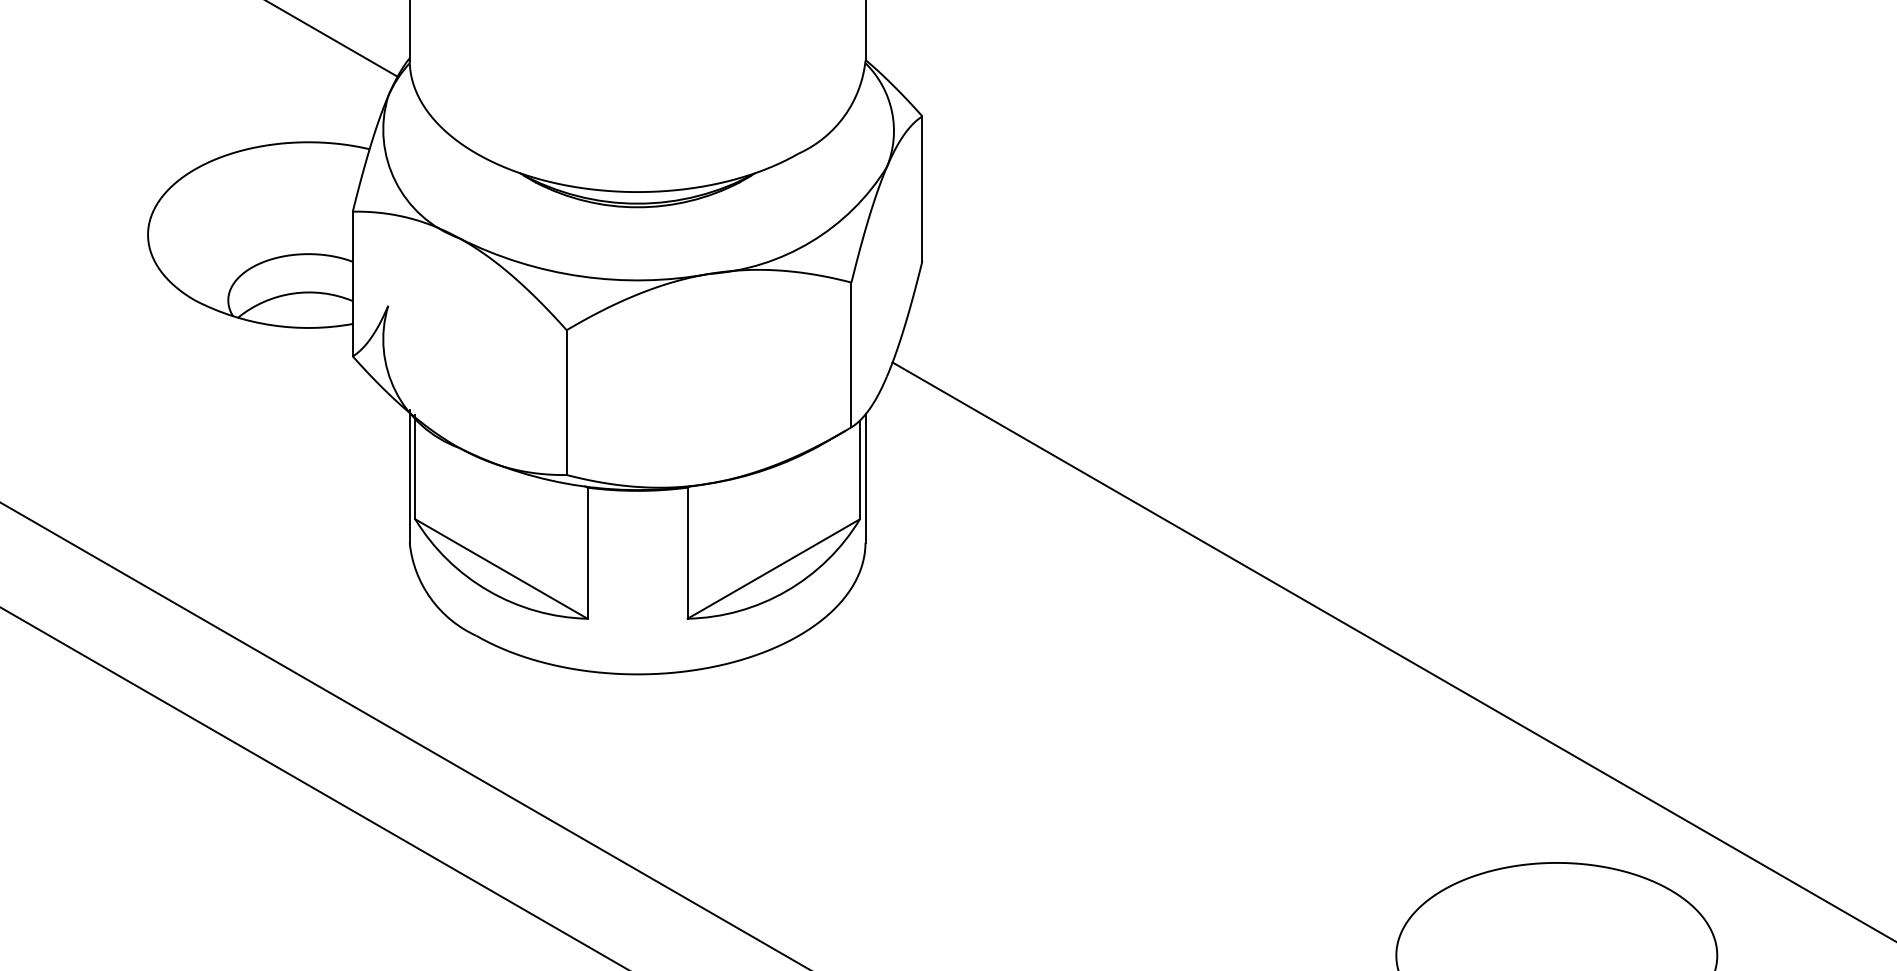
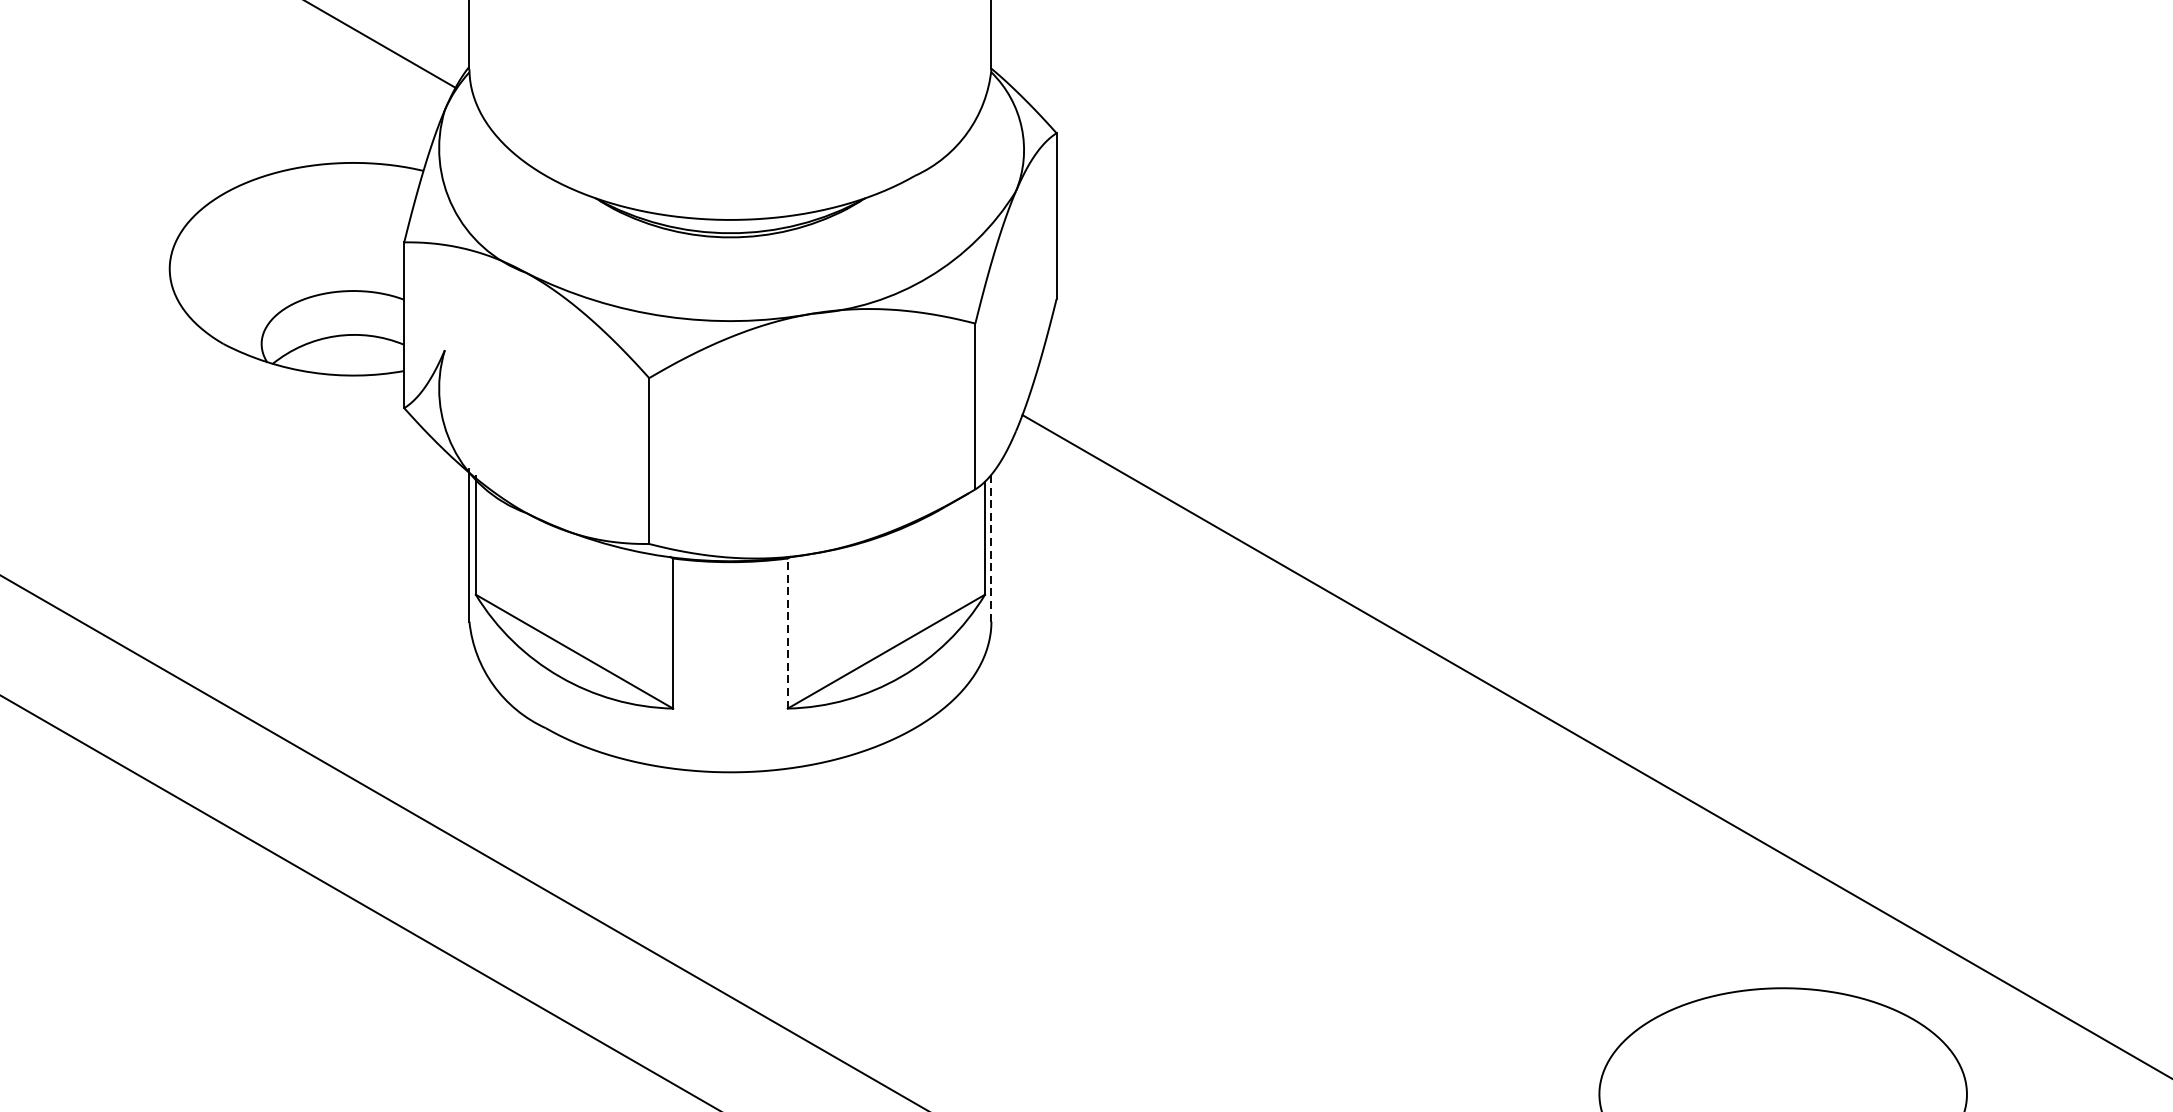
line: (865, 478) -> (991, 547), solid -> dashed
line: (687, 553) -> (787, 633), solid -> dashed

